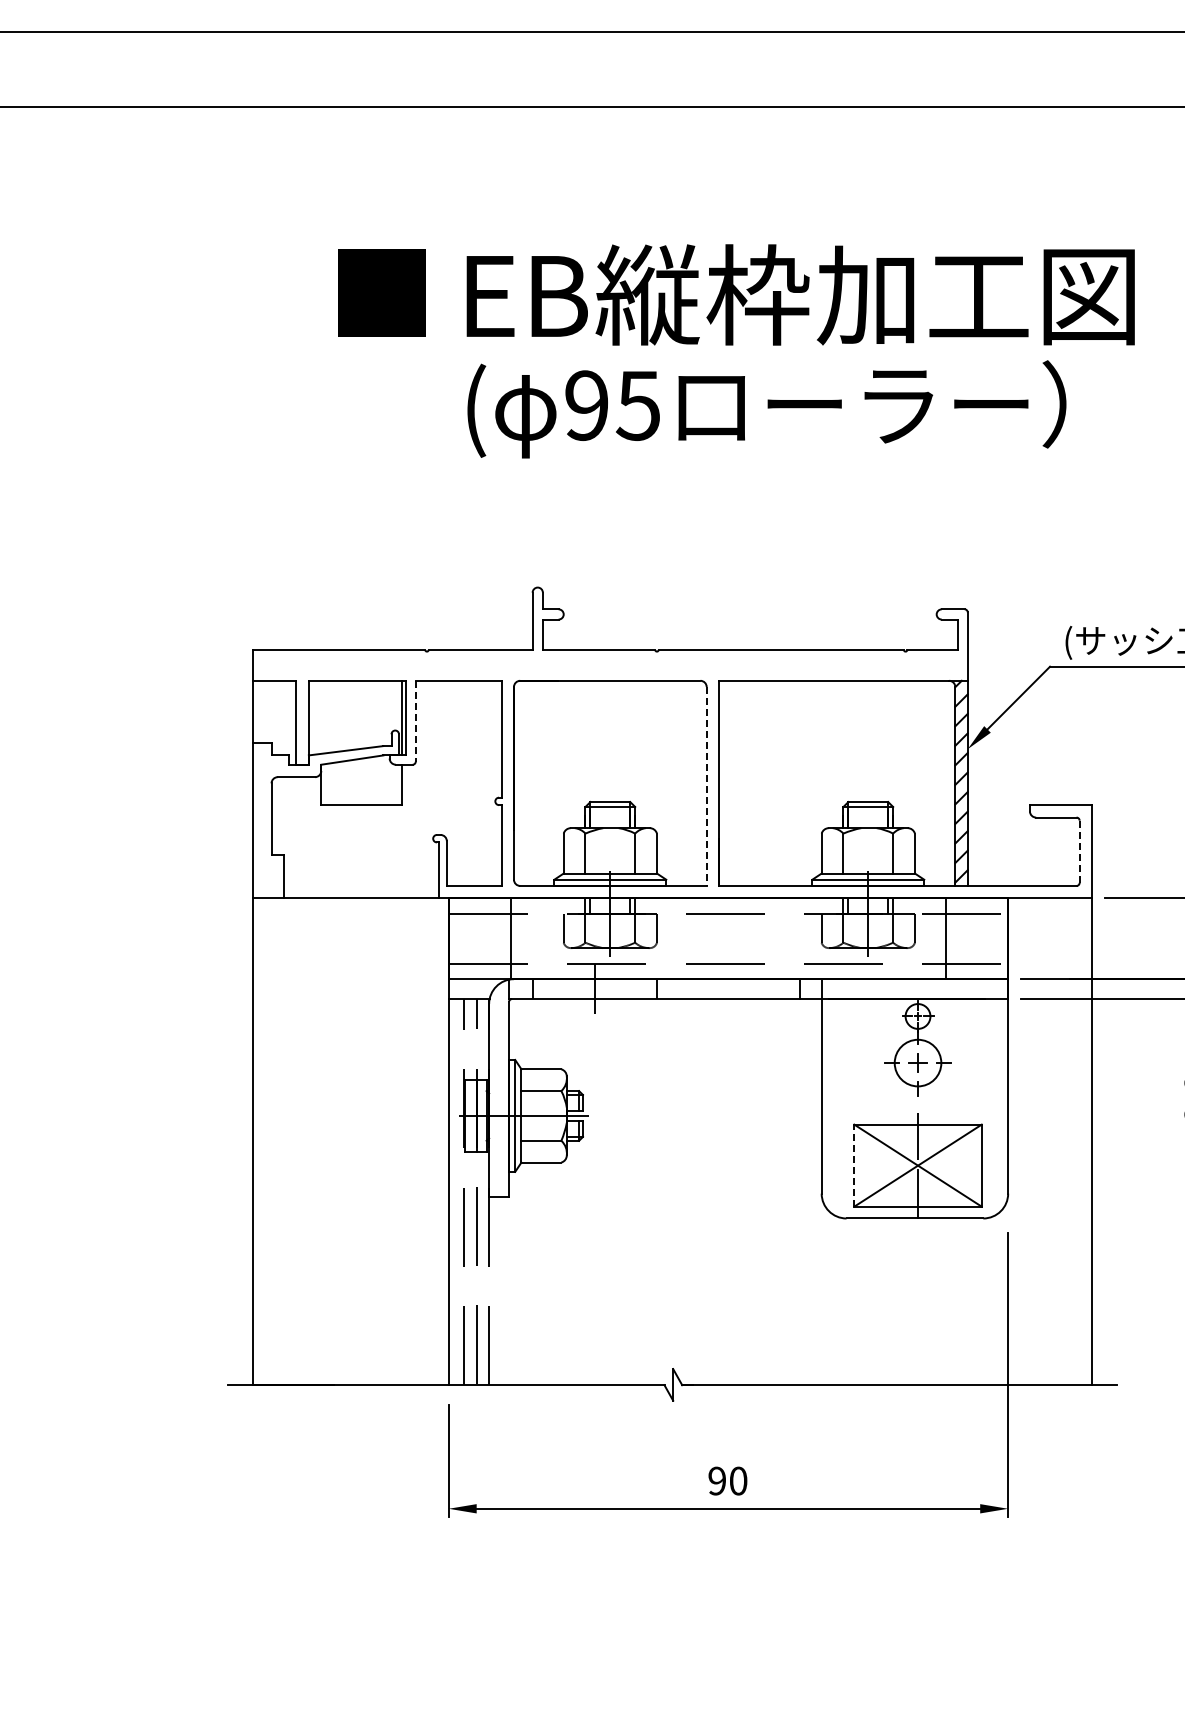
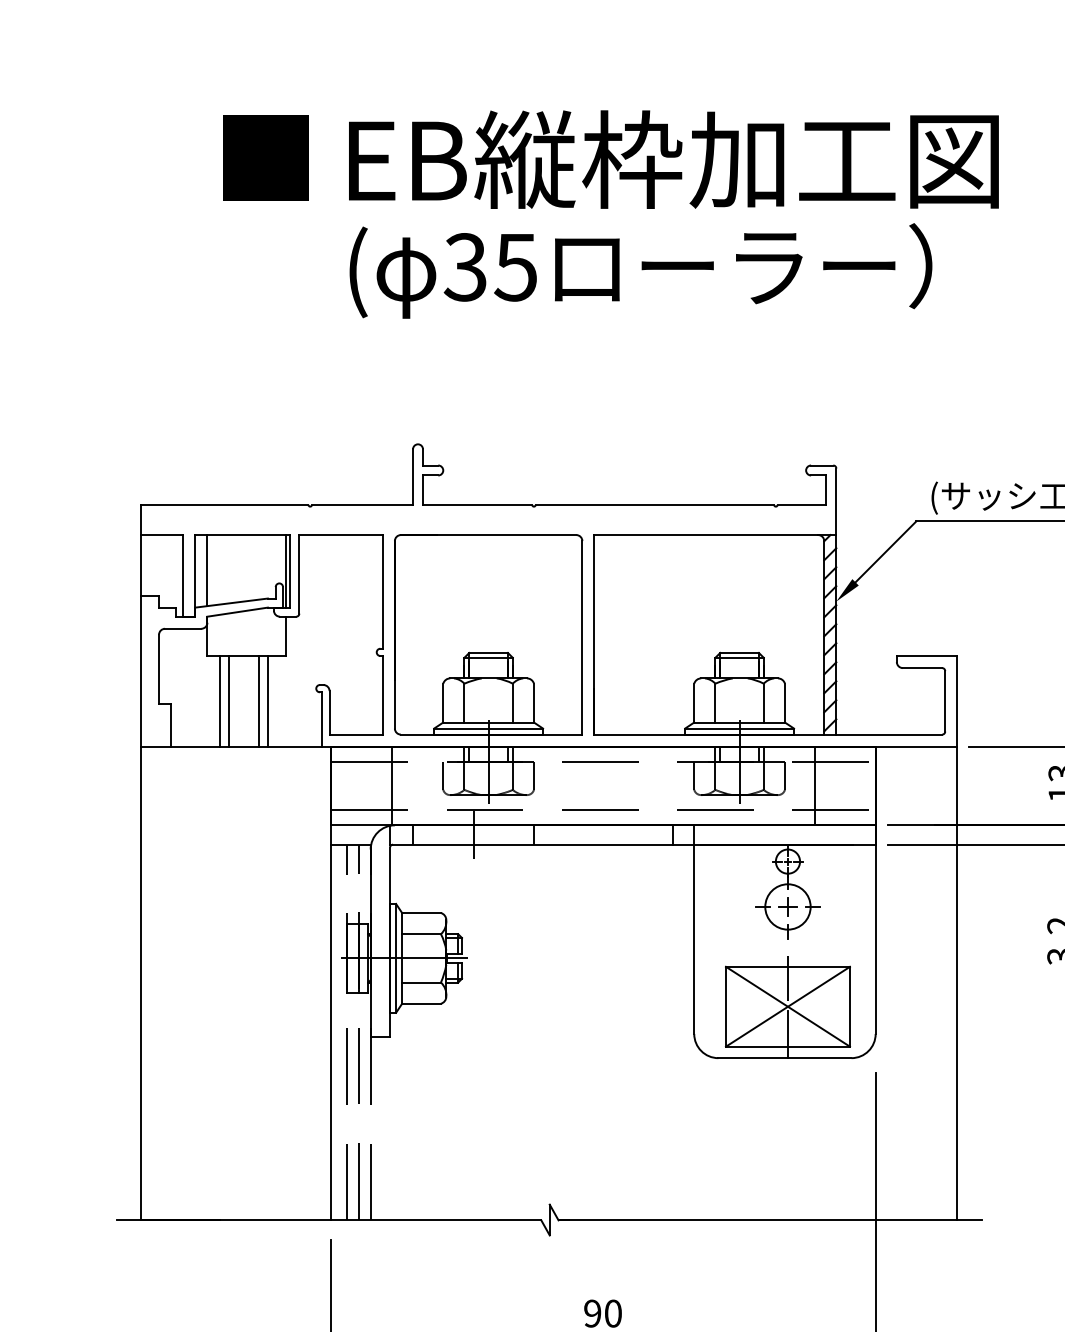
text: (585, 405) -> (464, 267), 95 -> 35
line: (321, 716) -> (207, 569), added
line: (415, 721) -> (299, 574), dashed -> solid
line: (706, 786) -> (582, 637), dashed -> solid
line: (333, 851) -> (219, 701), added
line: (343, 851) -> (229, 701), added
line: (374, 851) -> (259, 701), added
line: (383, 851) -> (267, 701), added
line: (1079, 852) -> (945, 702), dashed -> solid
line: (854, 1165) -> (726, 1006), dashed -> solid

